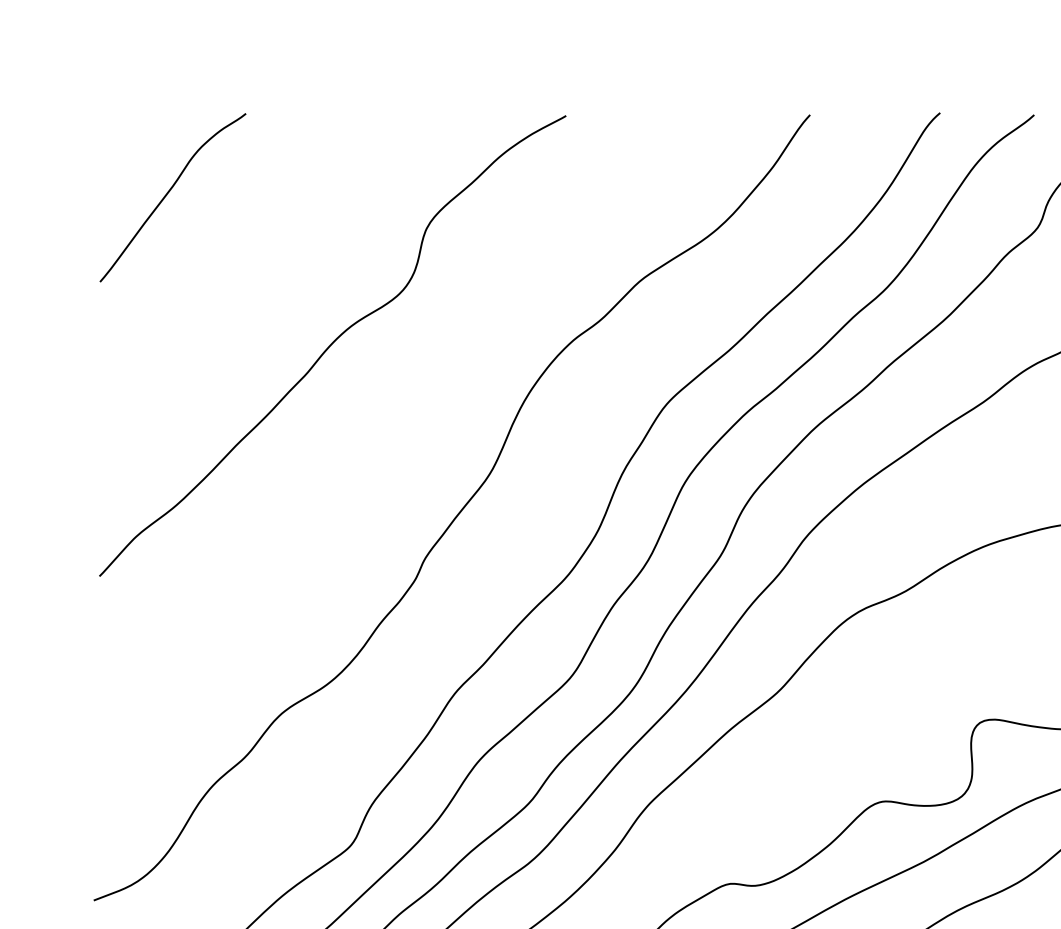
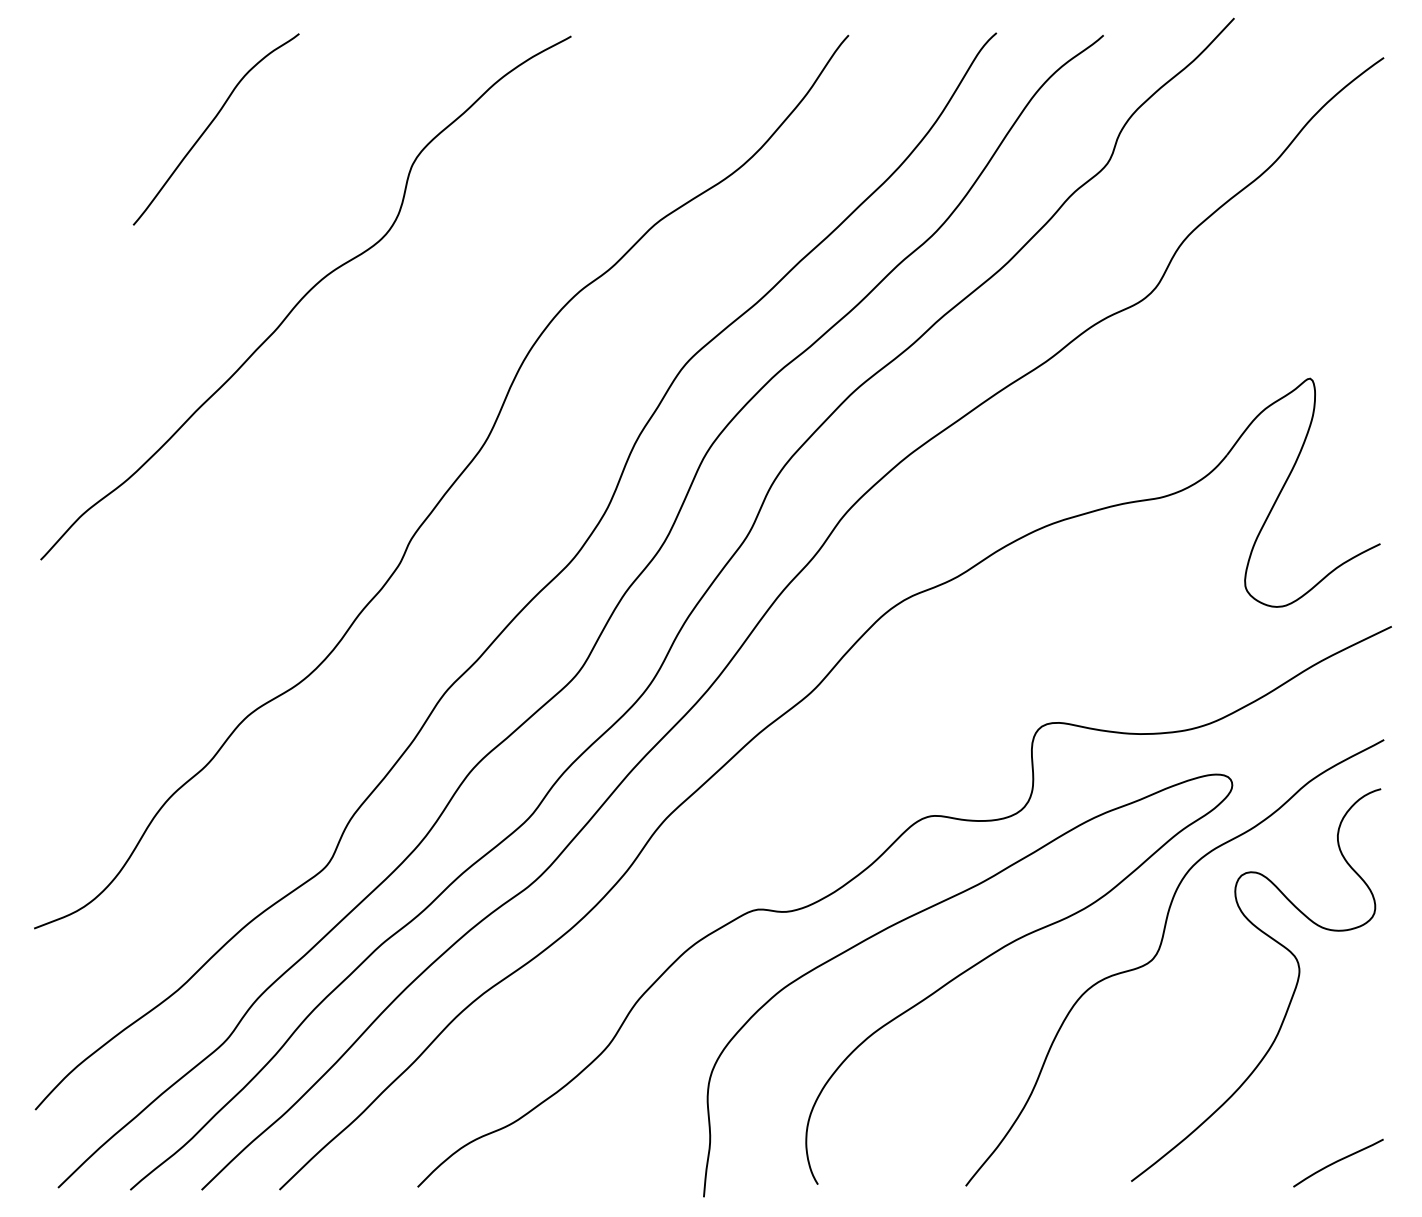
curve: (168, 193) -> (211, 124), moved

